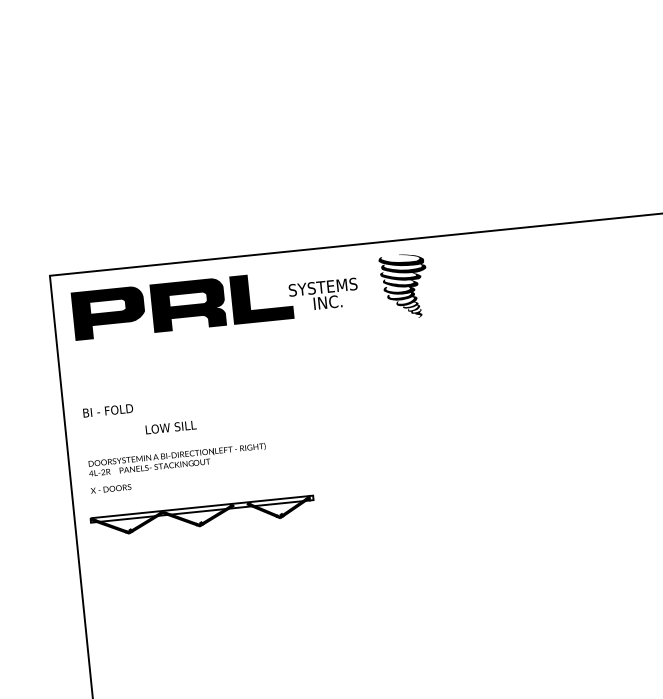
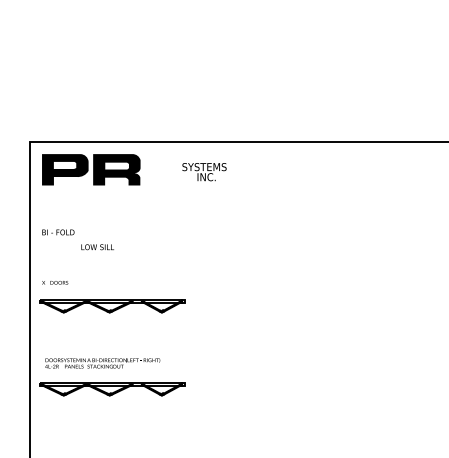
fill: (404, 287) -> (256, 172), removed
fill: (261, 297) -> (164, 169), removed
text: (177, 459) -> (102, 363), moved
part: (216, 644) -> (112, 389), added

